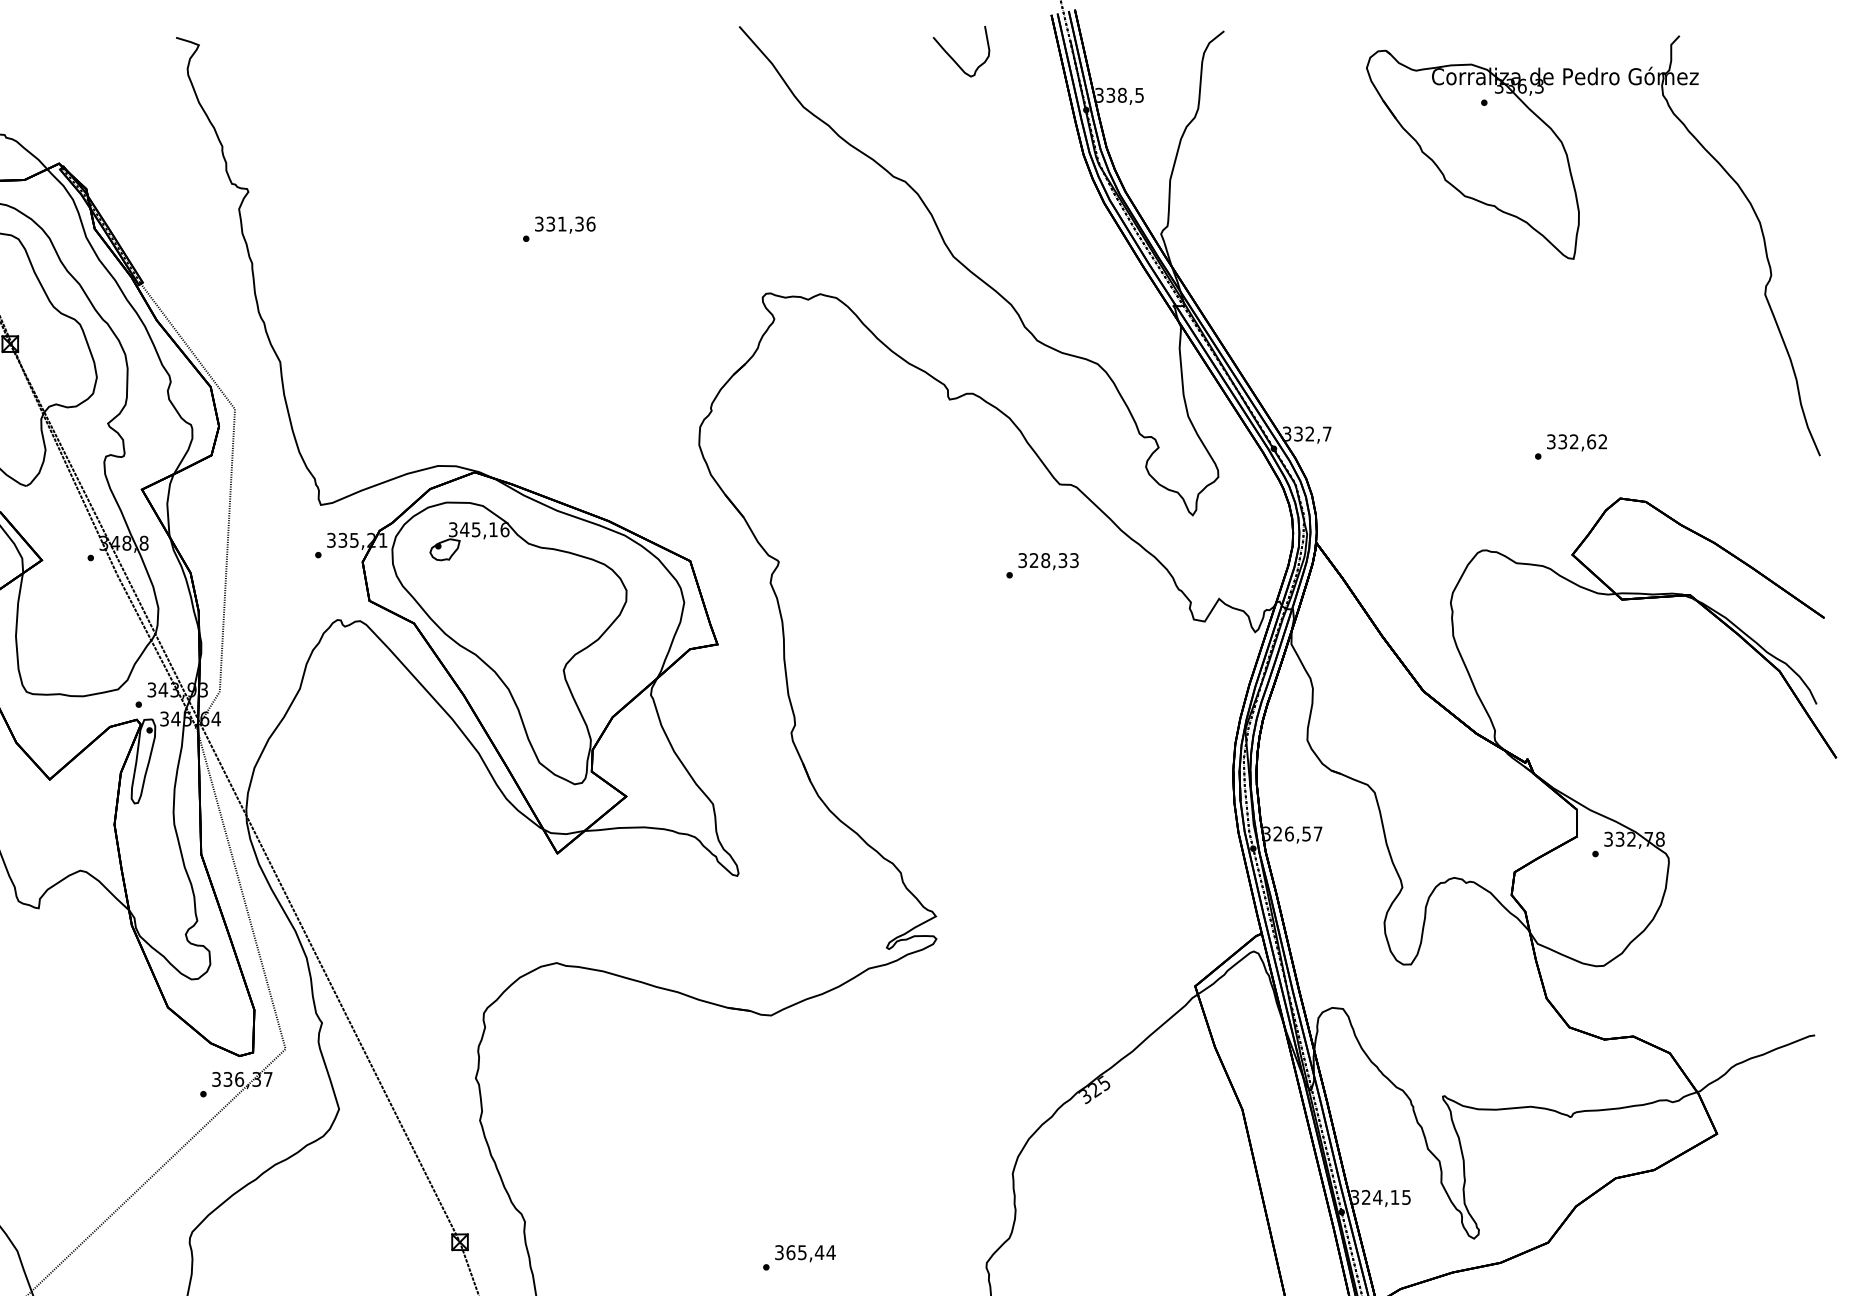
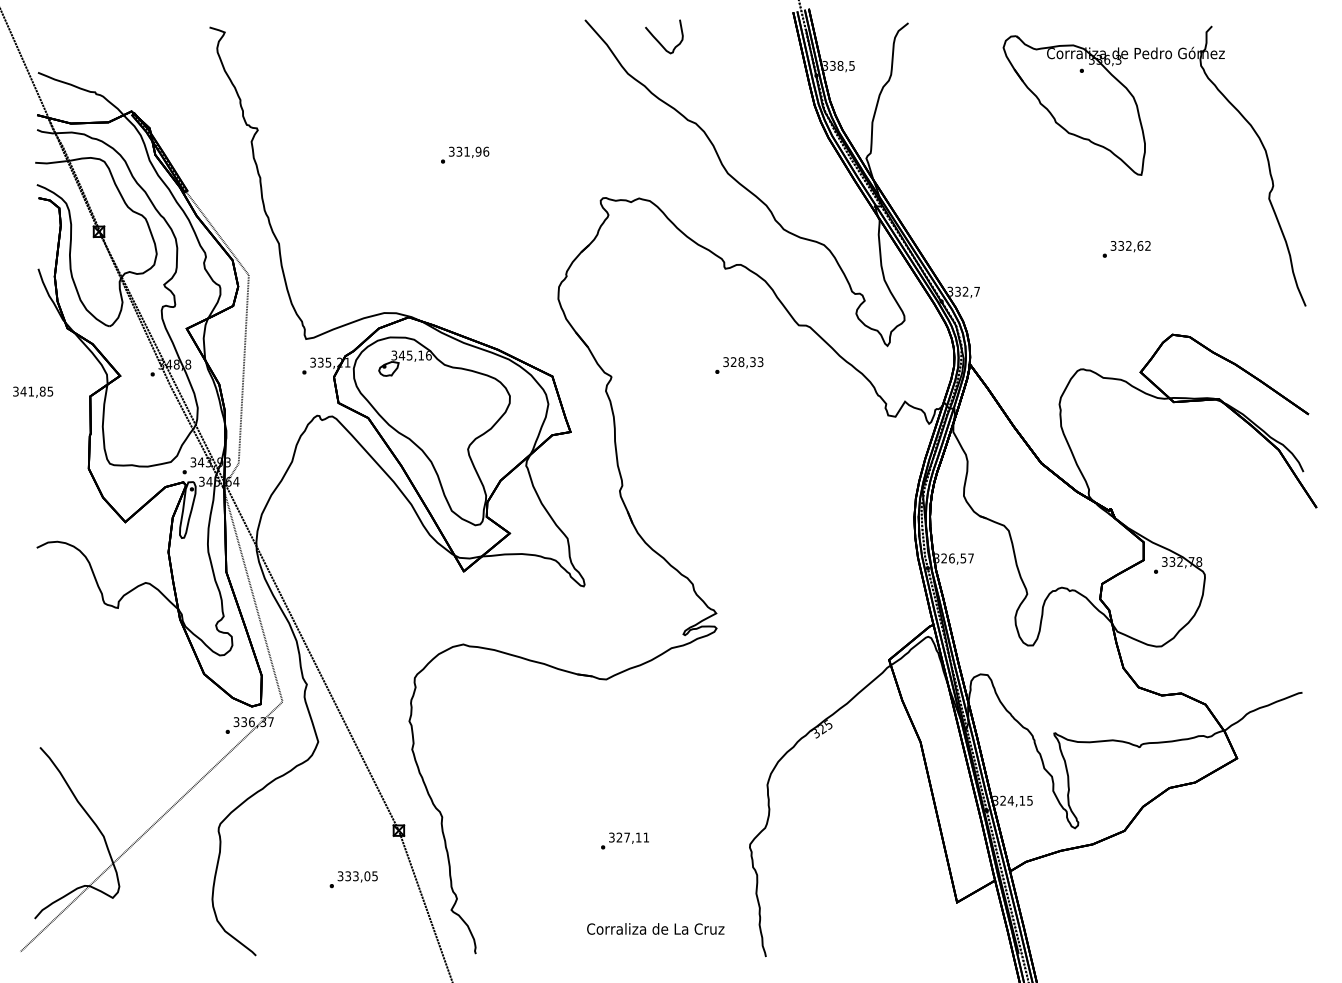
curve: (954, 58) -> (659, 41), moved
text: (579, 223) -> (478, 151), 331,36 -> 331,96
text: (1570, 447) -> (1126, 249), moved
text: (1042, 565) -> (739, 365), moved
text: (810, 1252) -> (632, 837), 365,44 -> 327,11

